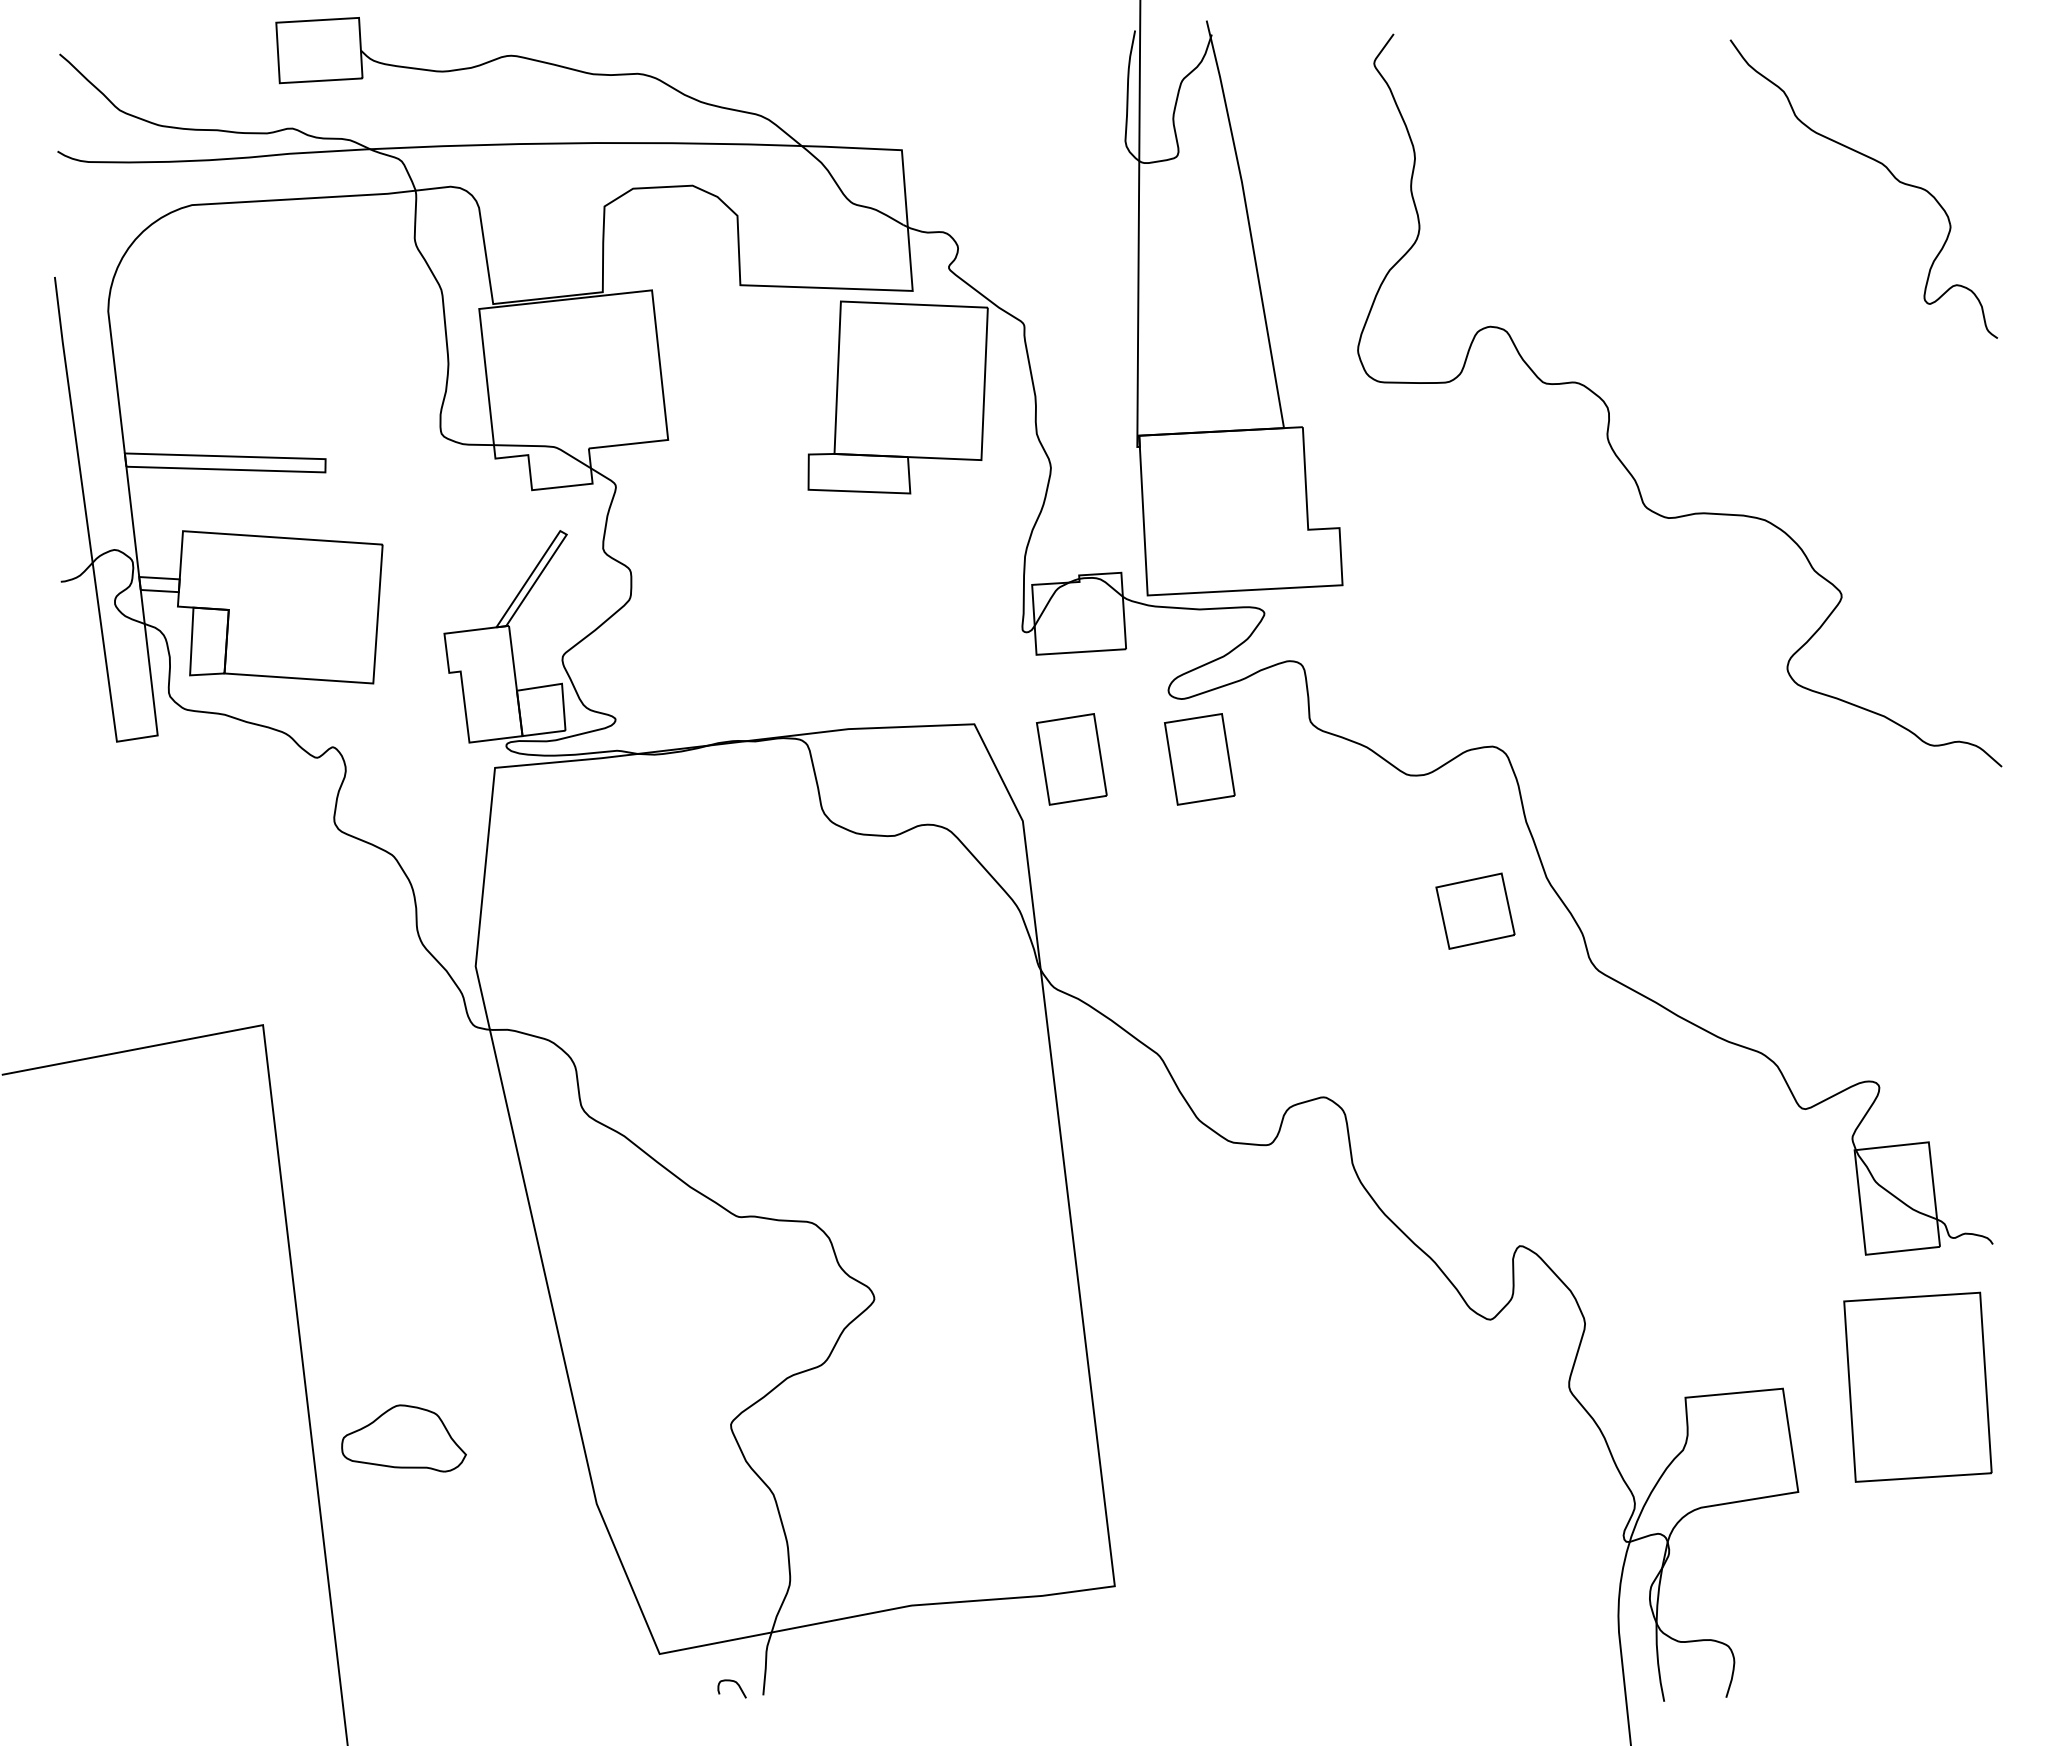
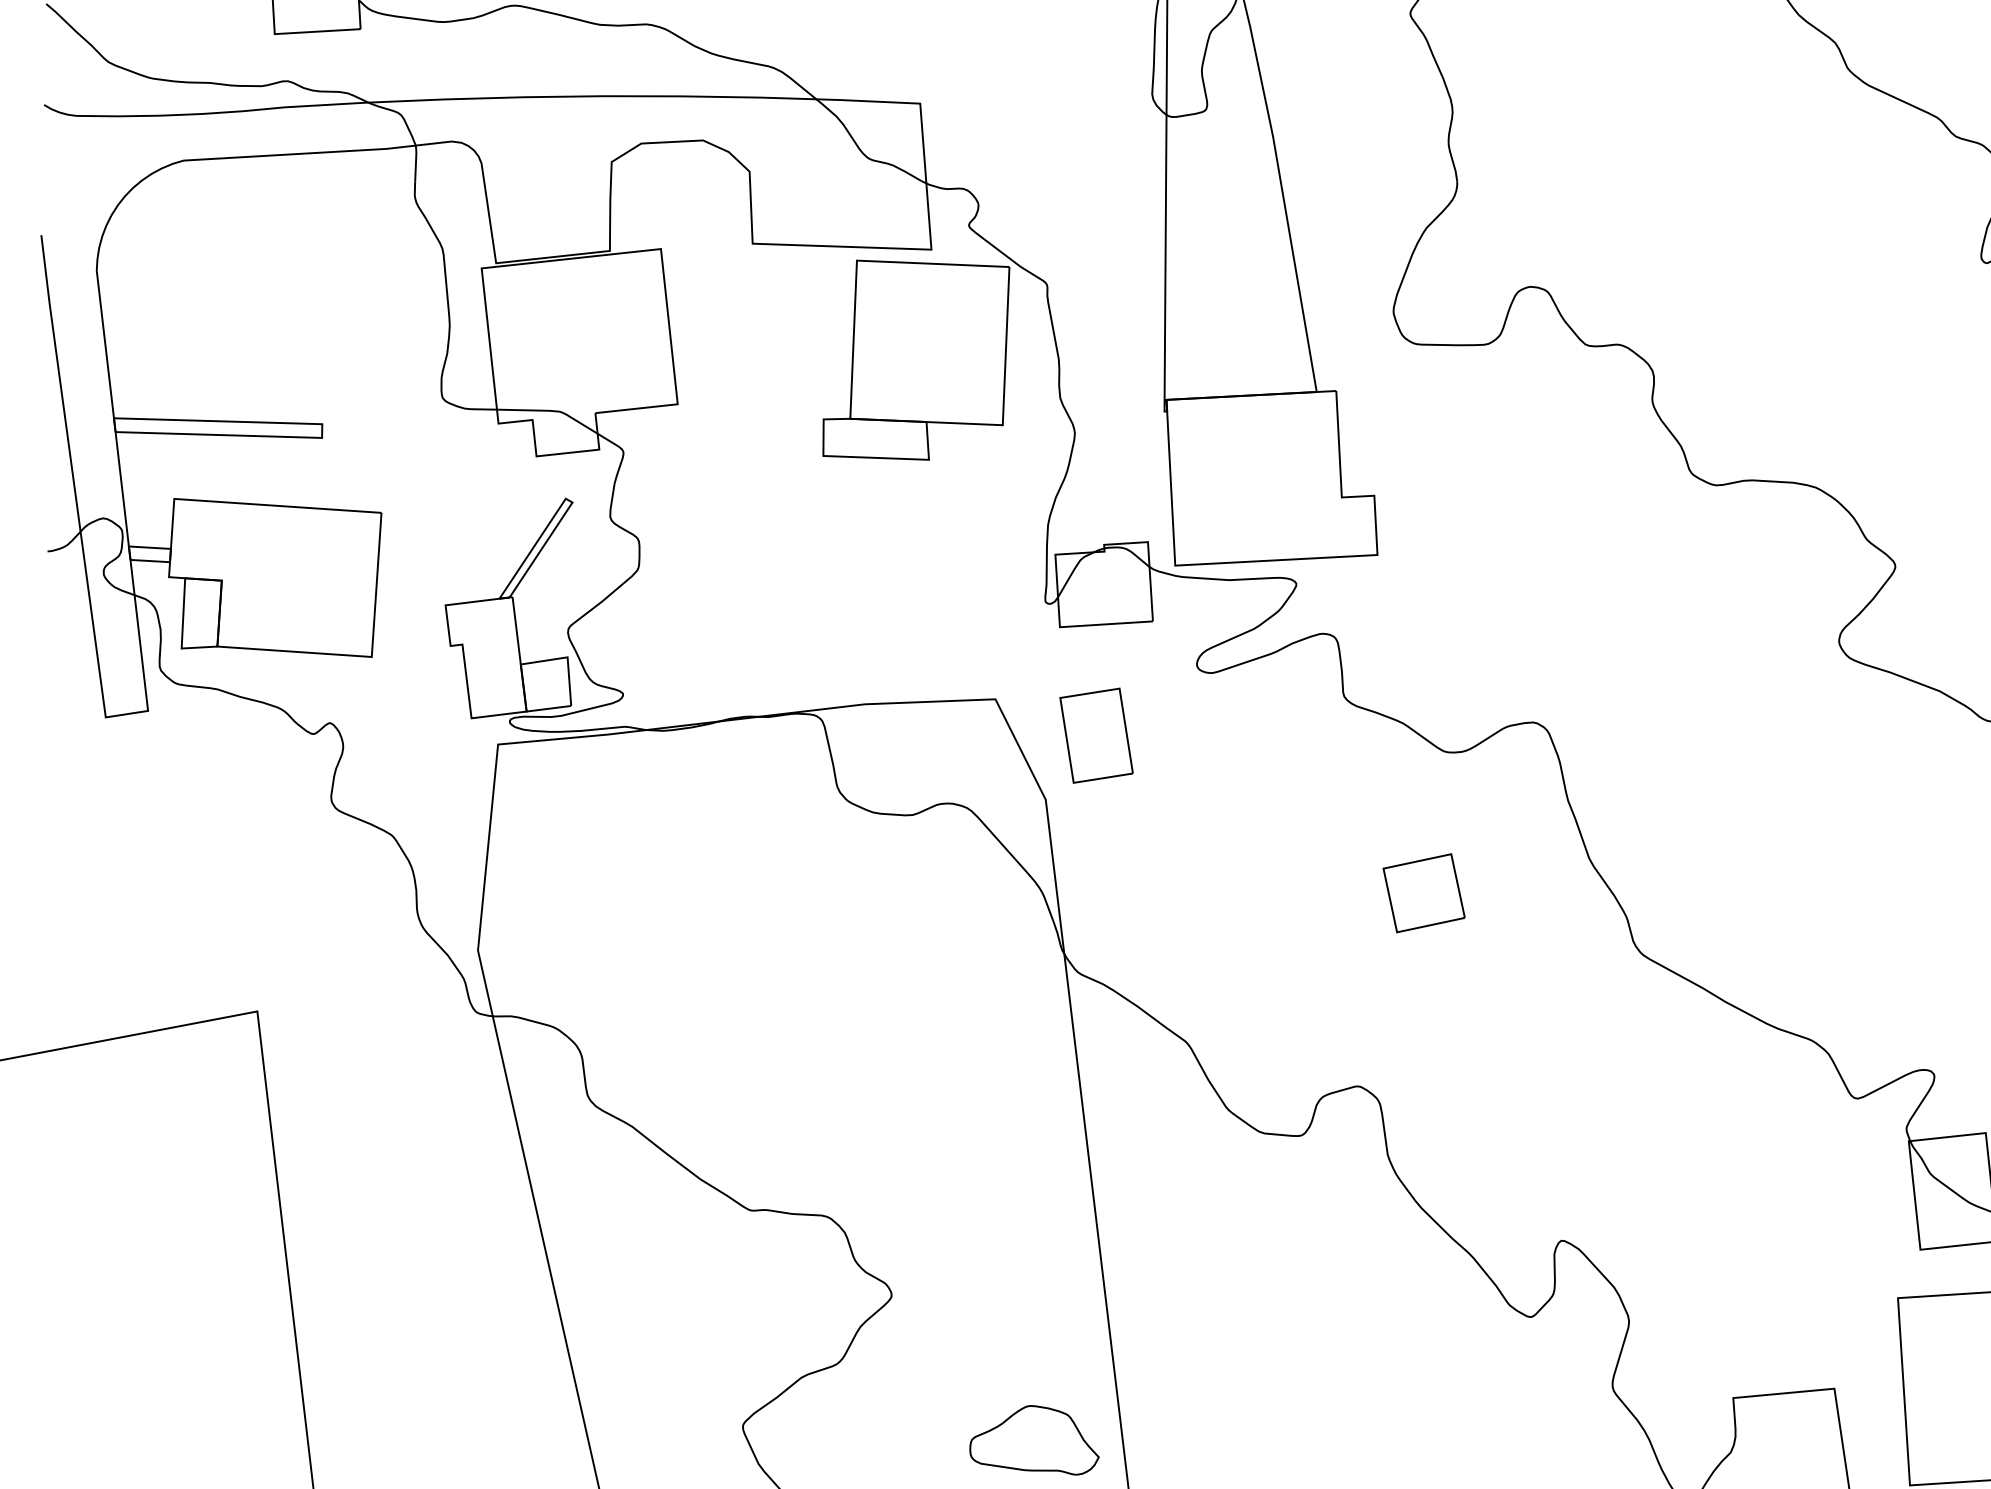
part: (1199, 759) -> (1229, 735), removed
part: (1475, 910) -> (1424, 892), moved
part: (403, 1438) -> (1033, 1440), moved

